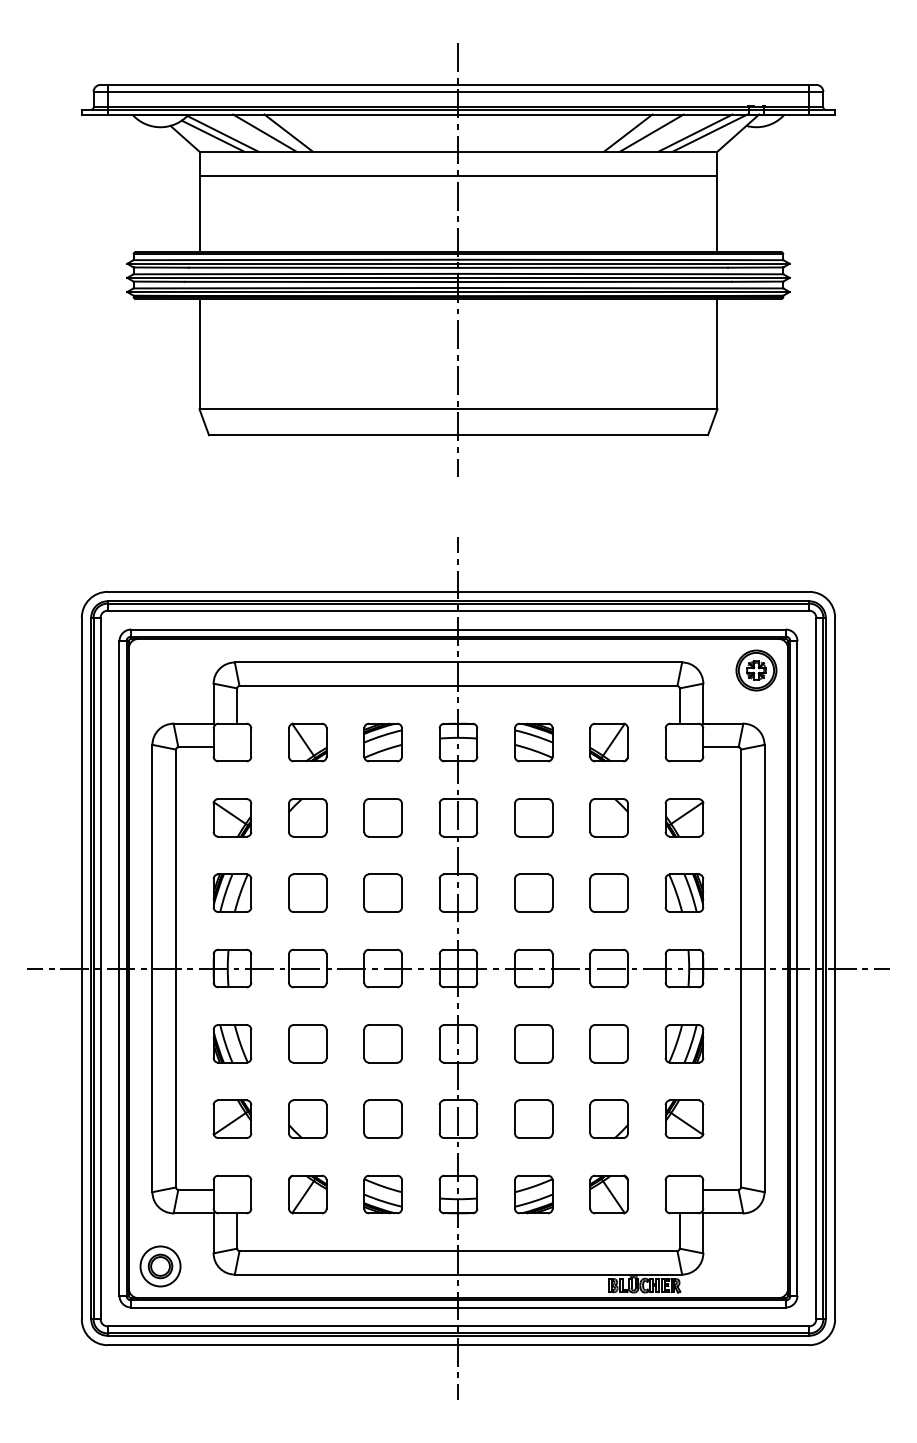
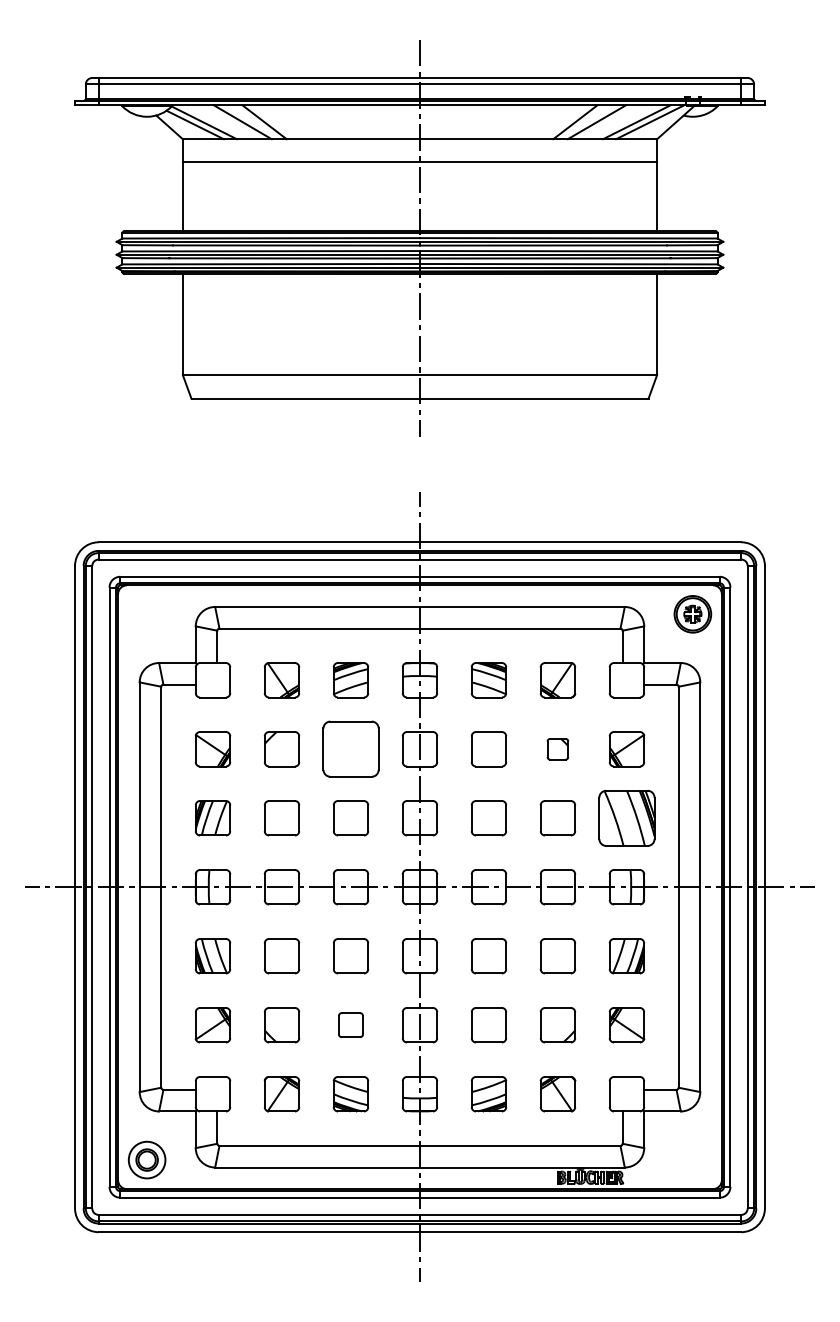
part: (382, 817) -> (350, 748), size x1.6
part: (608, 817) -> (557, 748), size x0.6
part: (684, 892) -> (626, 817), size x1.6
part: (382, 1118) -> (350, 1024), size x0.7

